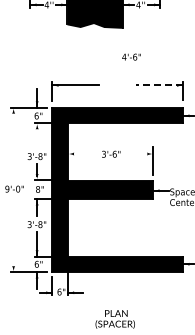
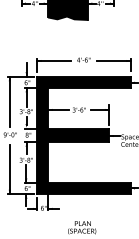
text: (131, 56) -> (83, 59), moved
line: (159, 85) -> (113, 61), dashed -> solid
line: (37, 136) -> (26, 97), added
line: (13, 142) -> (9, 101), added
line: (81, 154) -> (58, 110), added
line: (140, 154) -> (100, 110), added
line: (13, 237) -> (9, 169), added

